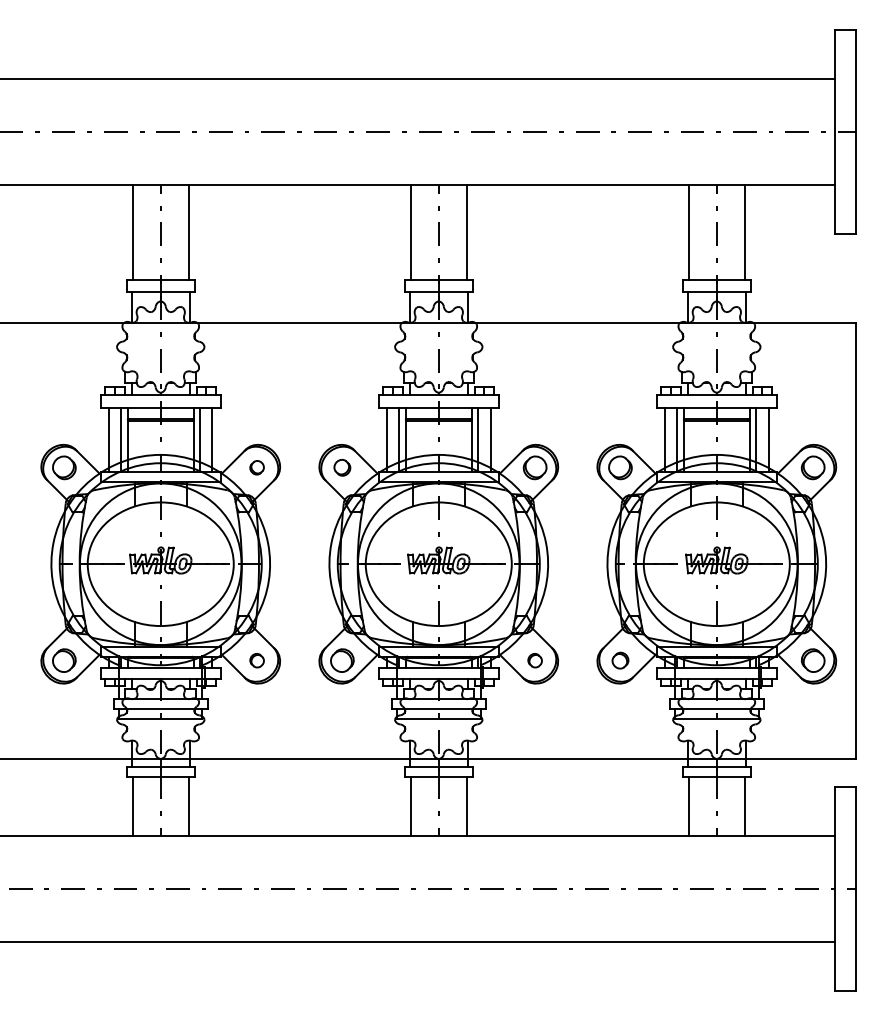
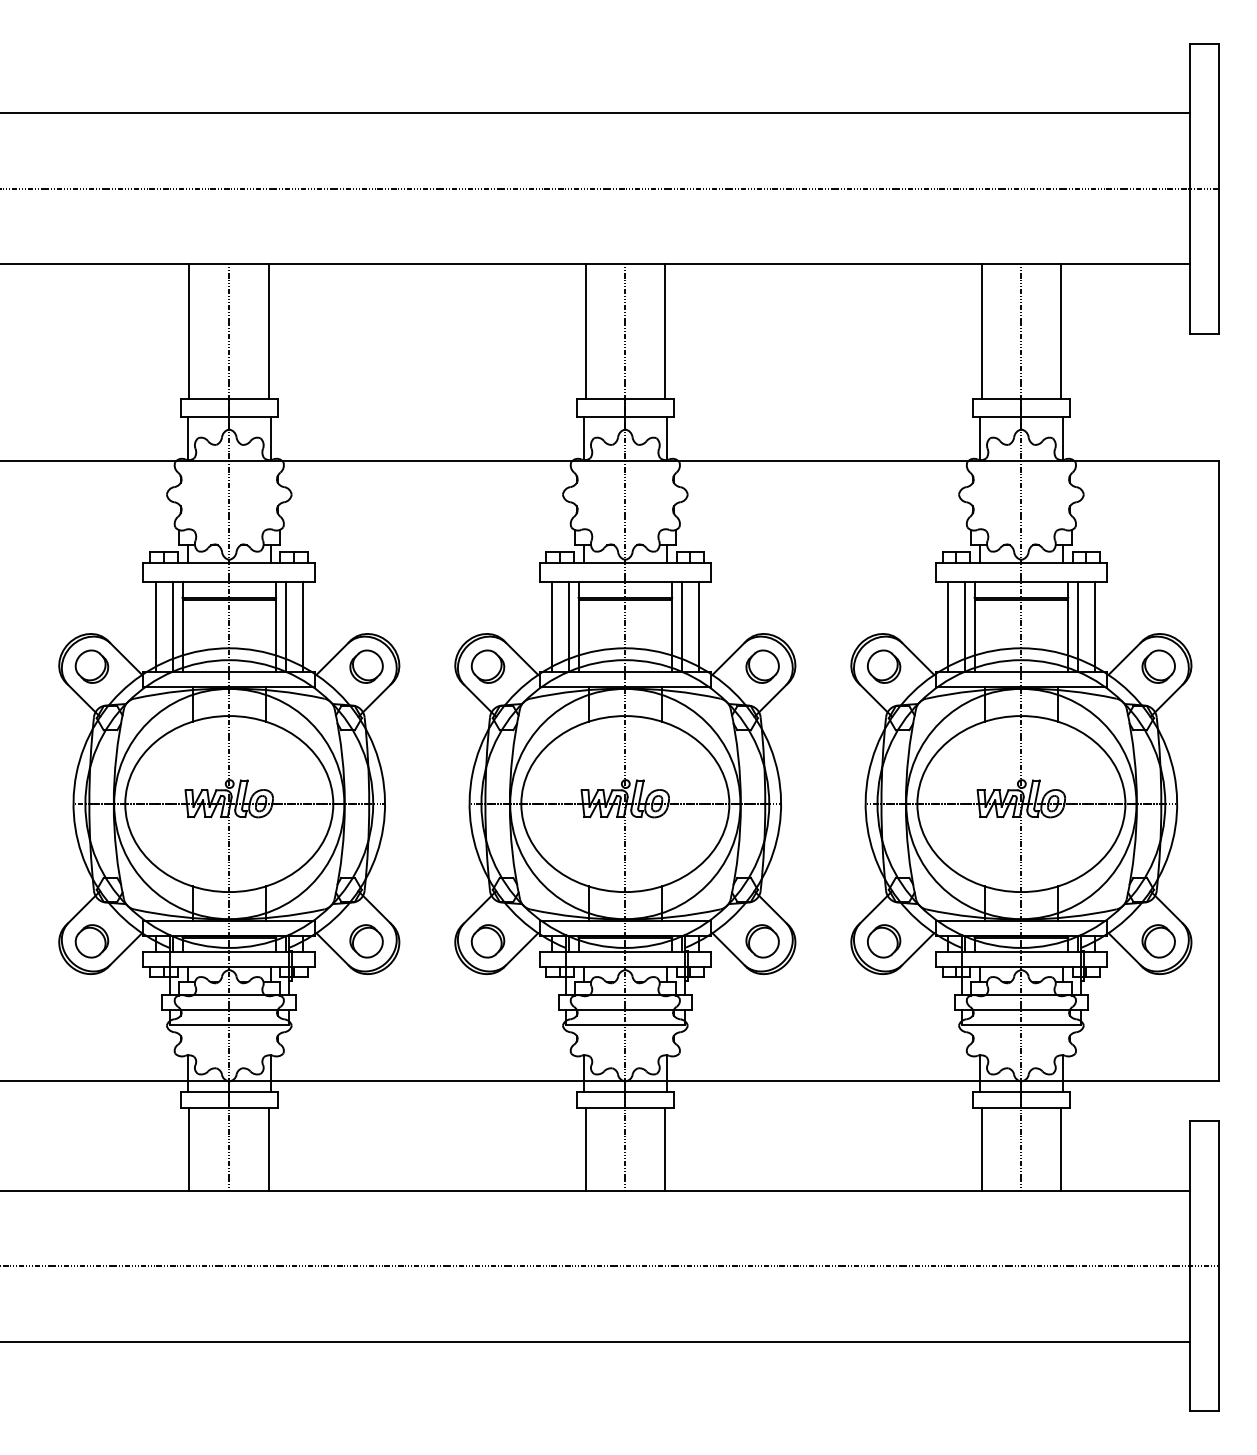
part: (257, 467) -> (366, 666), size x1.67
part: (342, 467) -> (487, 666), size x1.43
part: (257, 660) -> (366, 941), size x1.67
part: (535, 660) -> (762, 941), size x1.67
part: (620, 660) -> (884, 941), size x1.43

